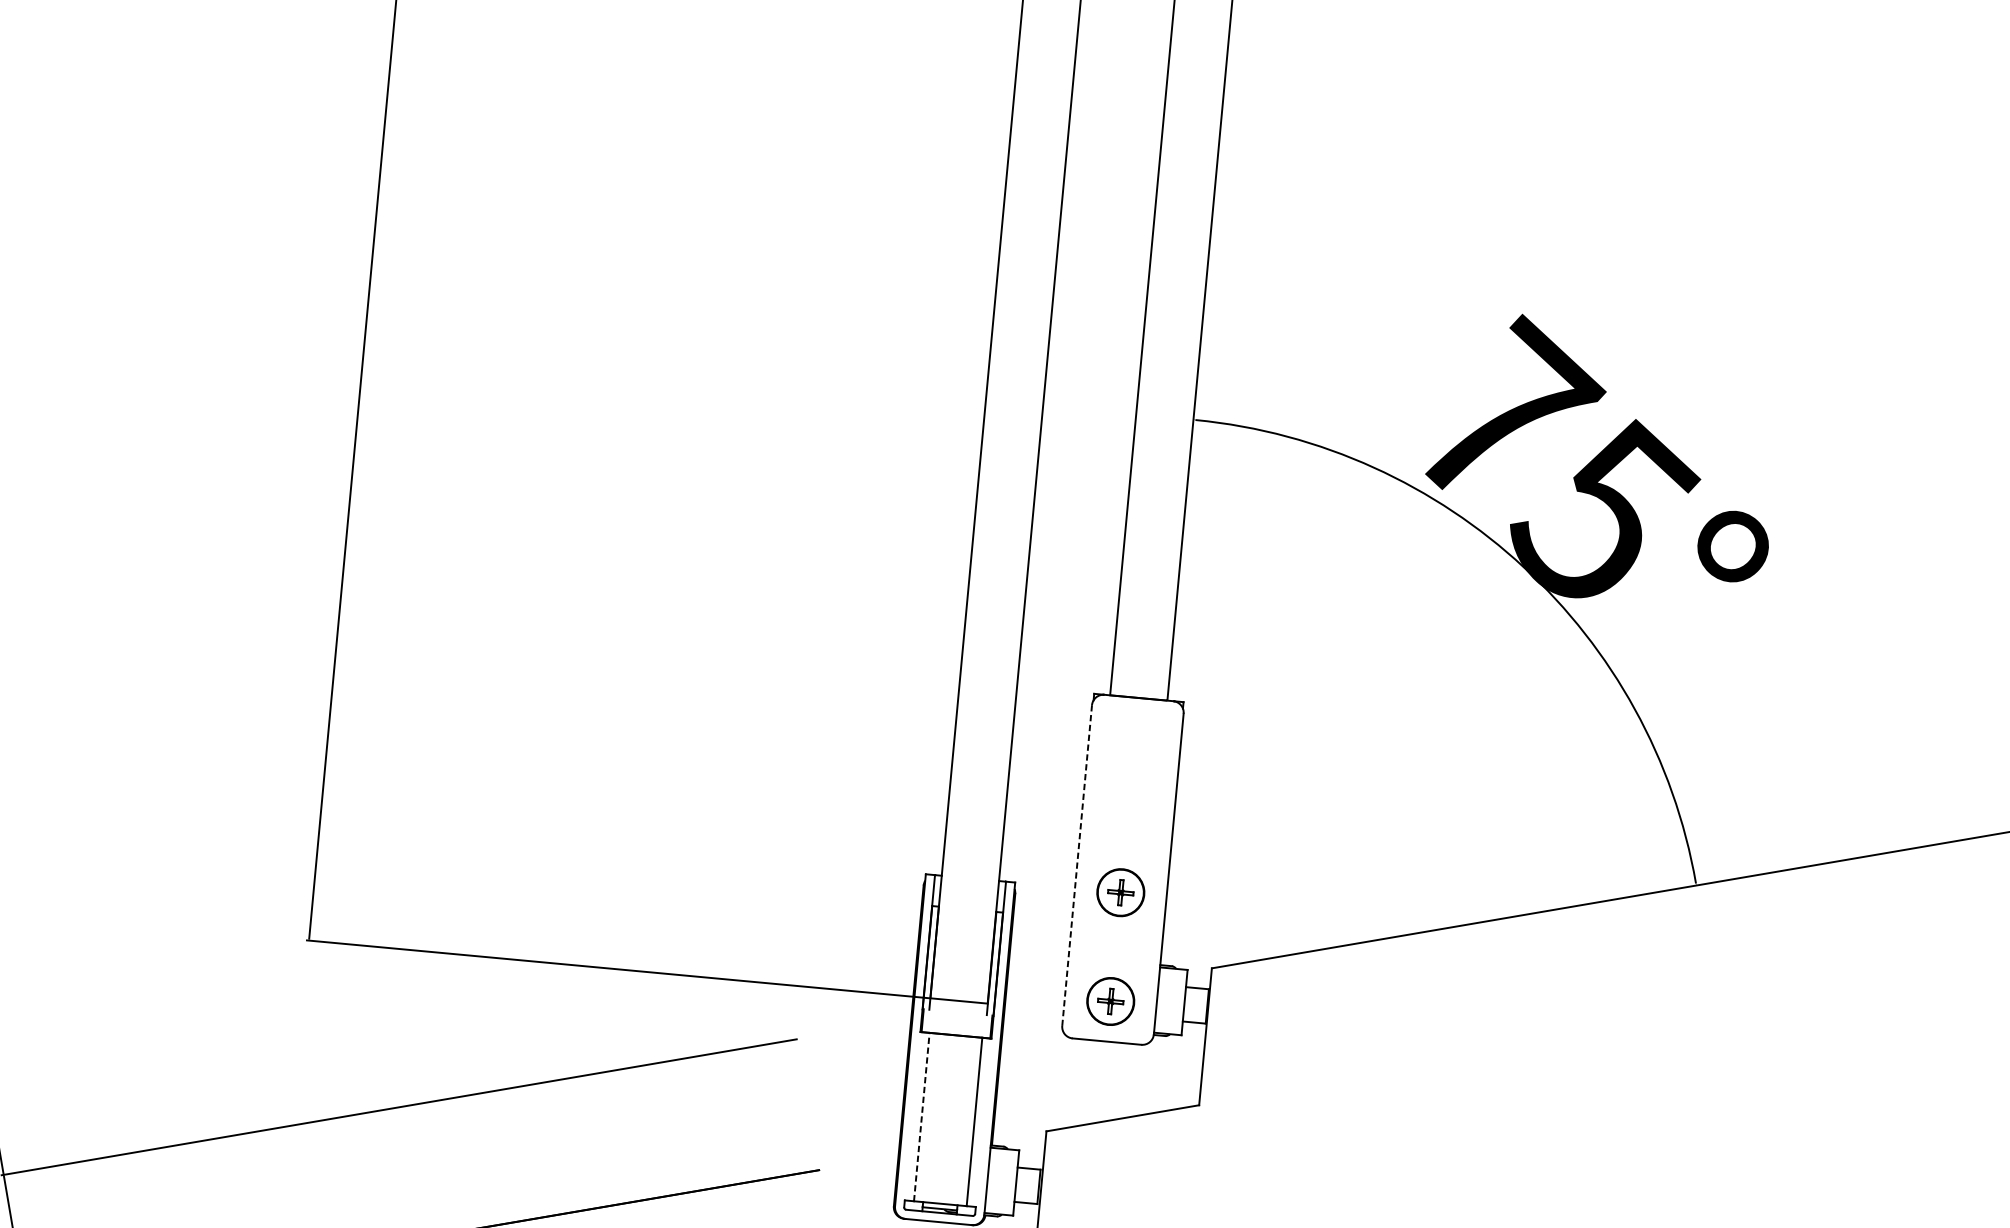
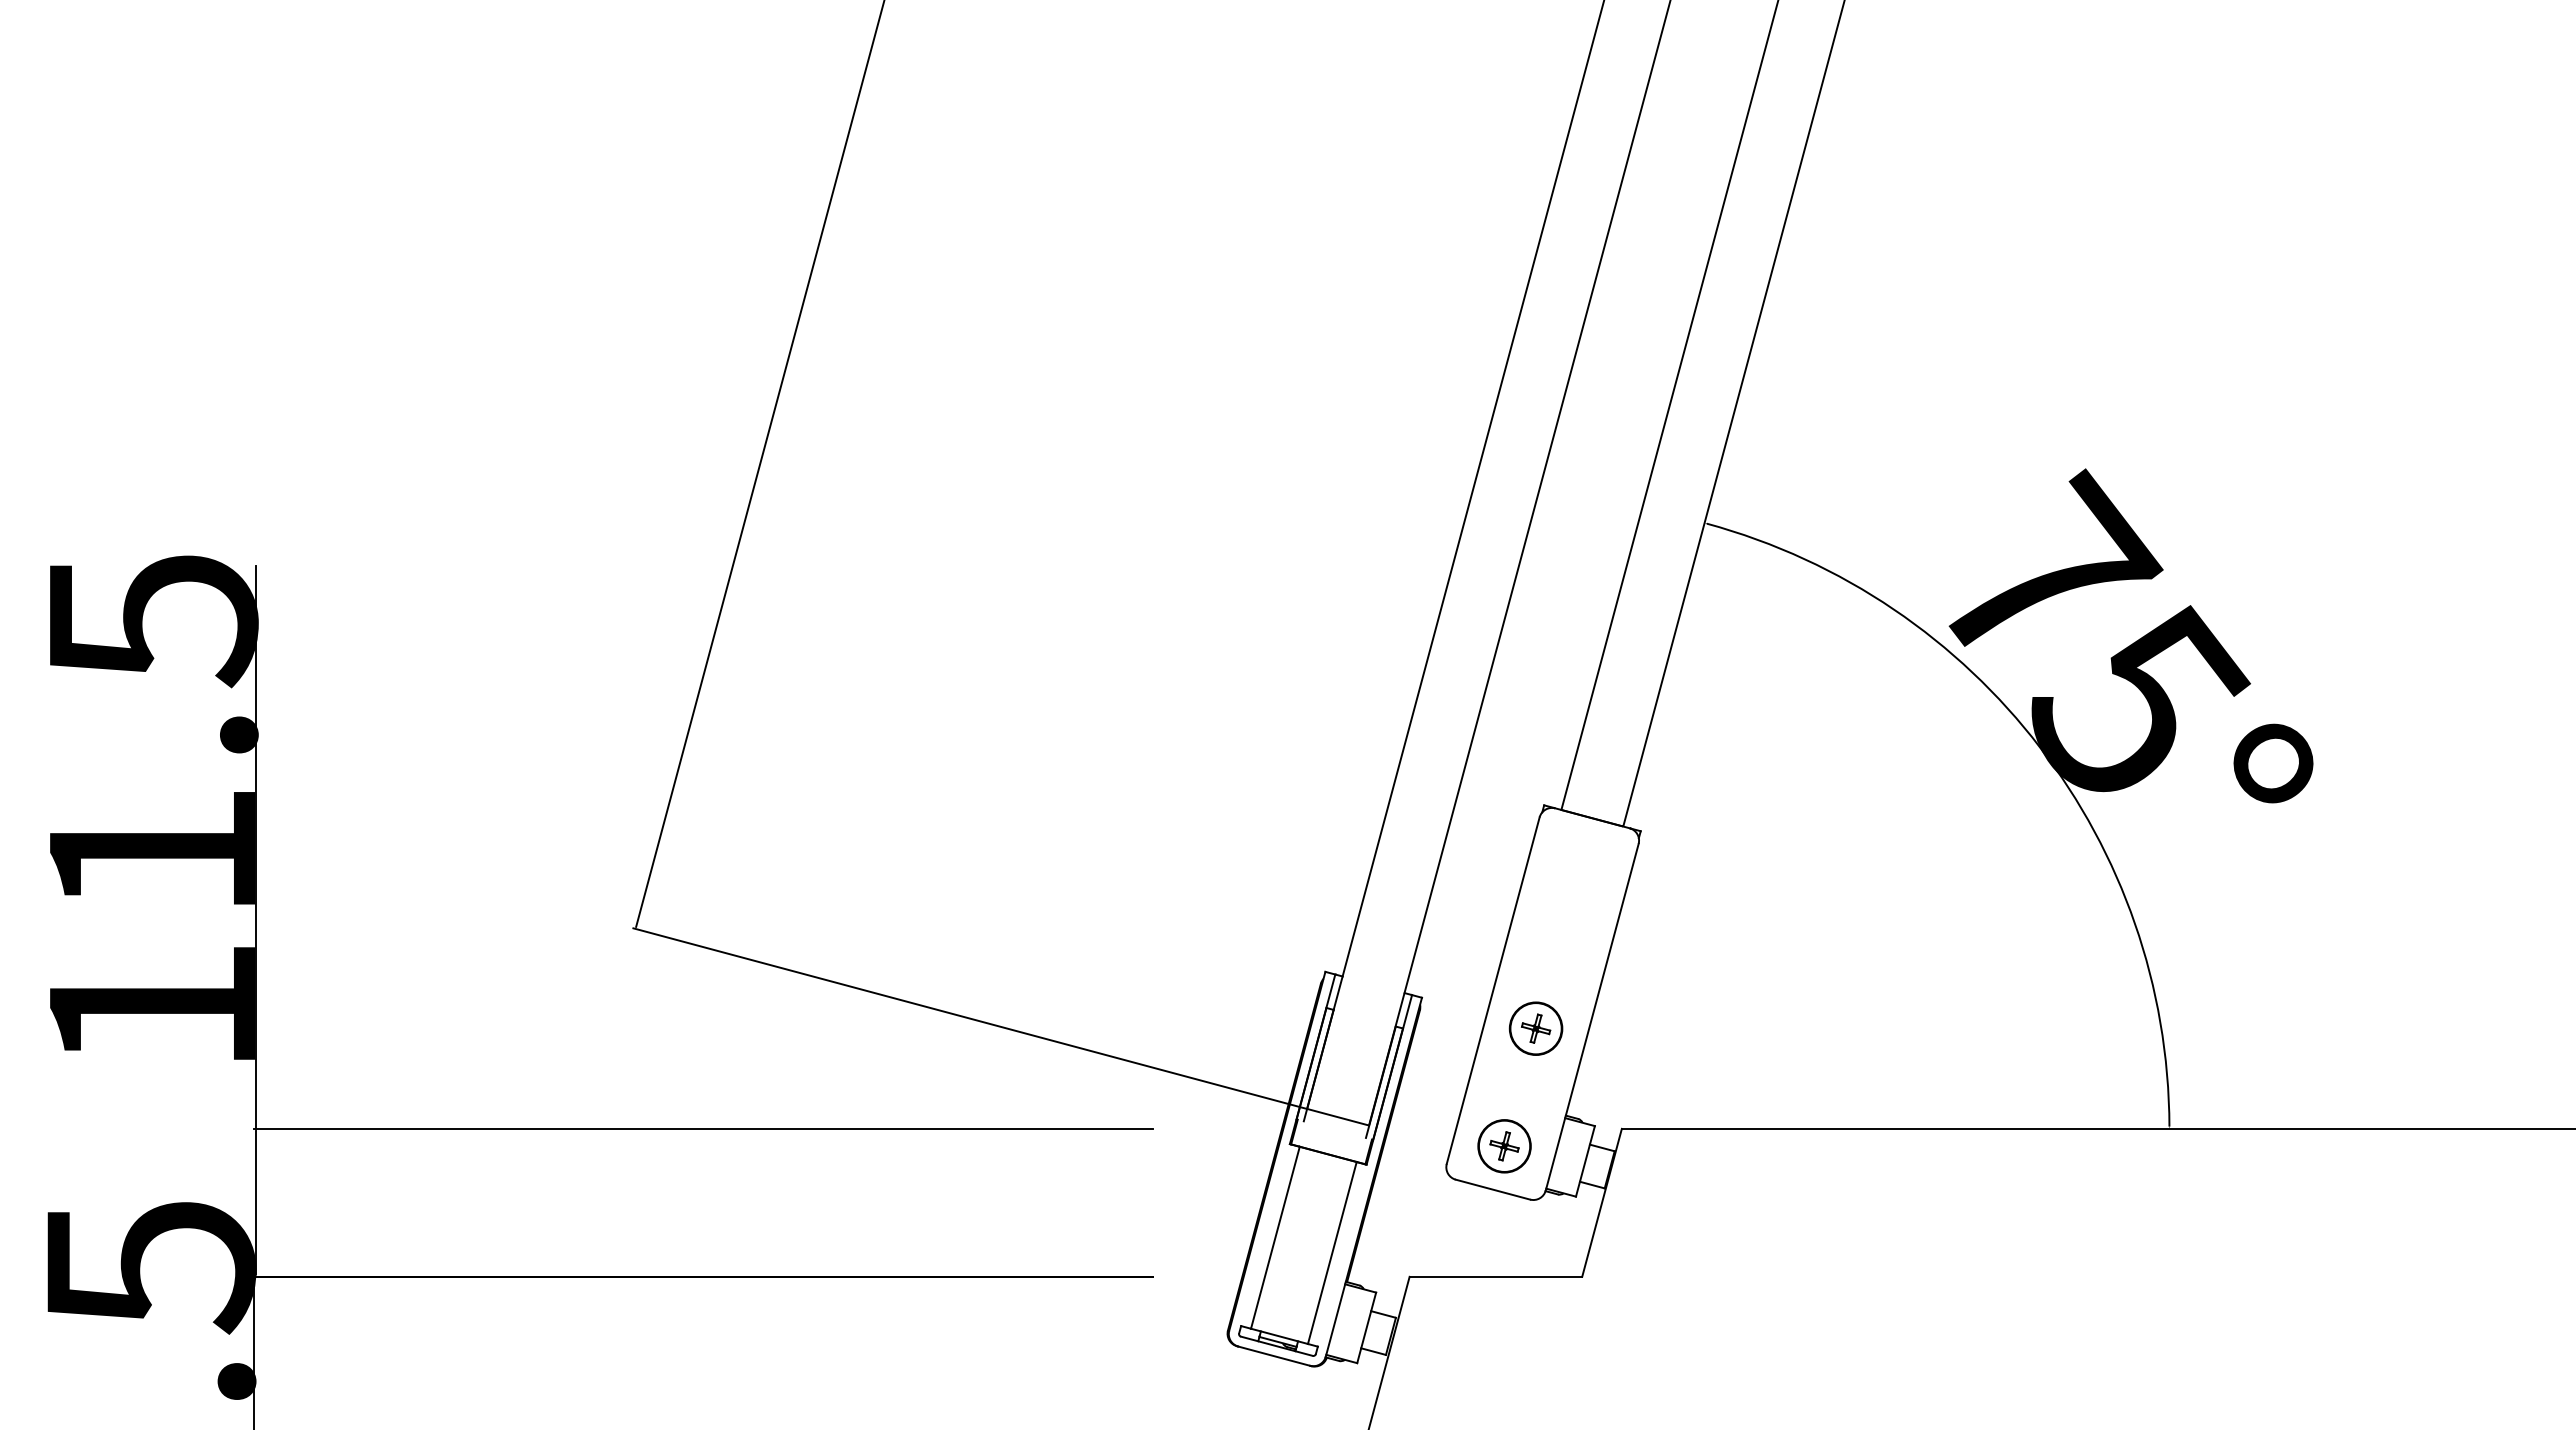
line: (1077, 866) -> (1493, 991), dashed -> solid
line: (921, 1116) -> (1275, 1237), dashed -> solid

